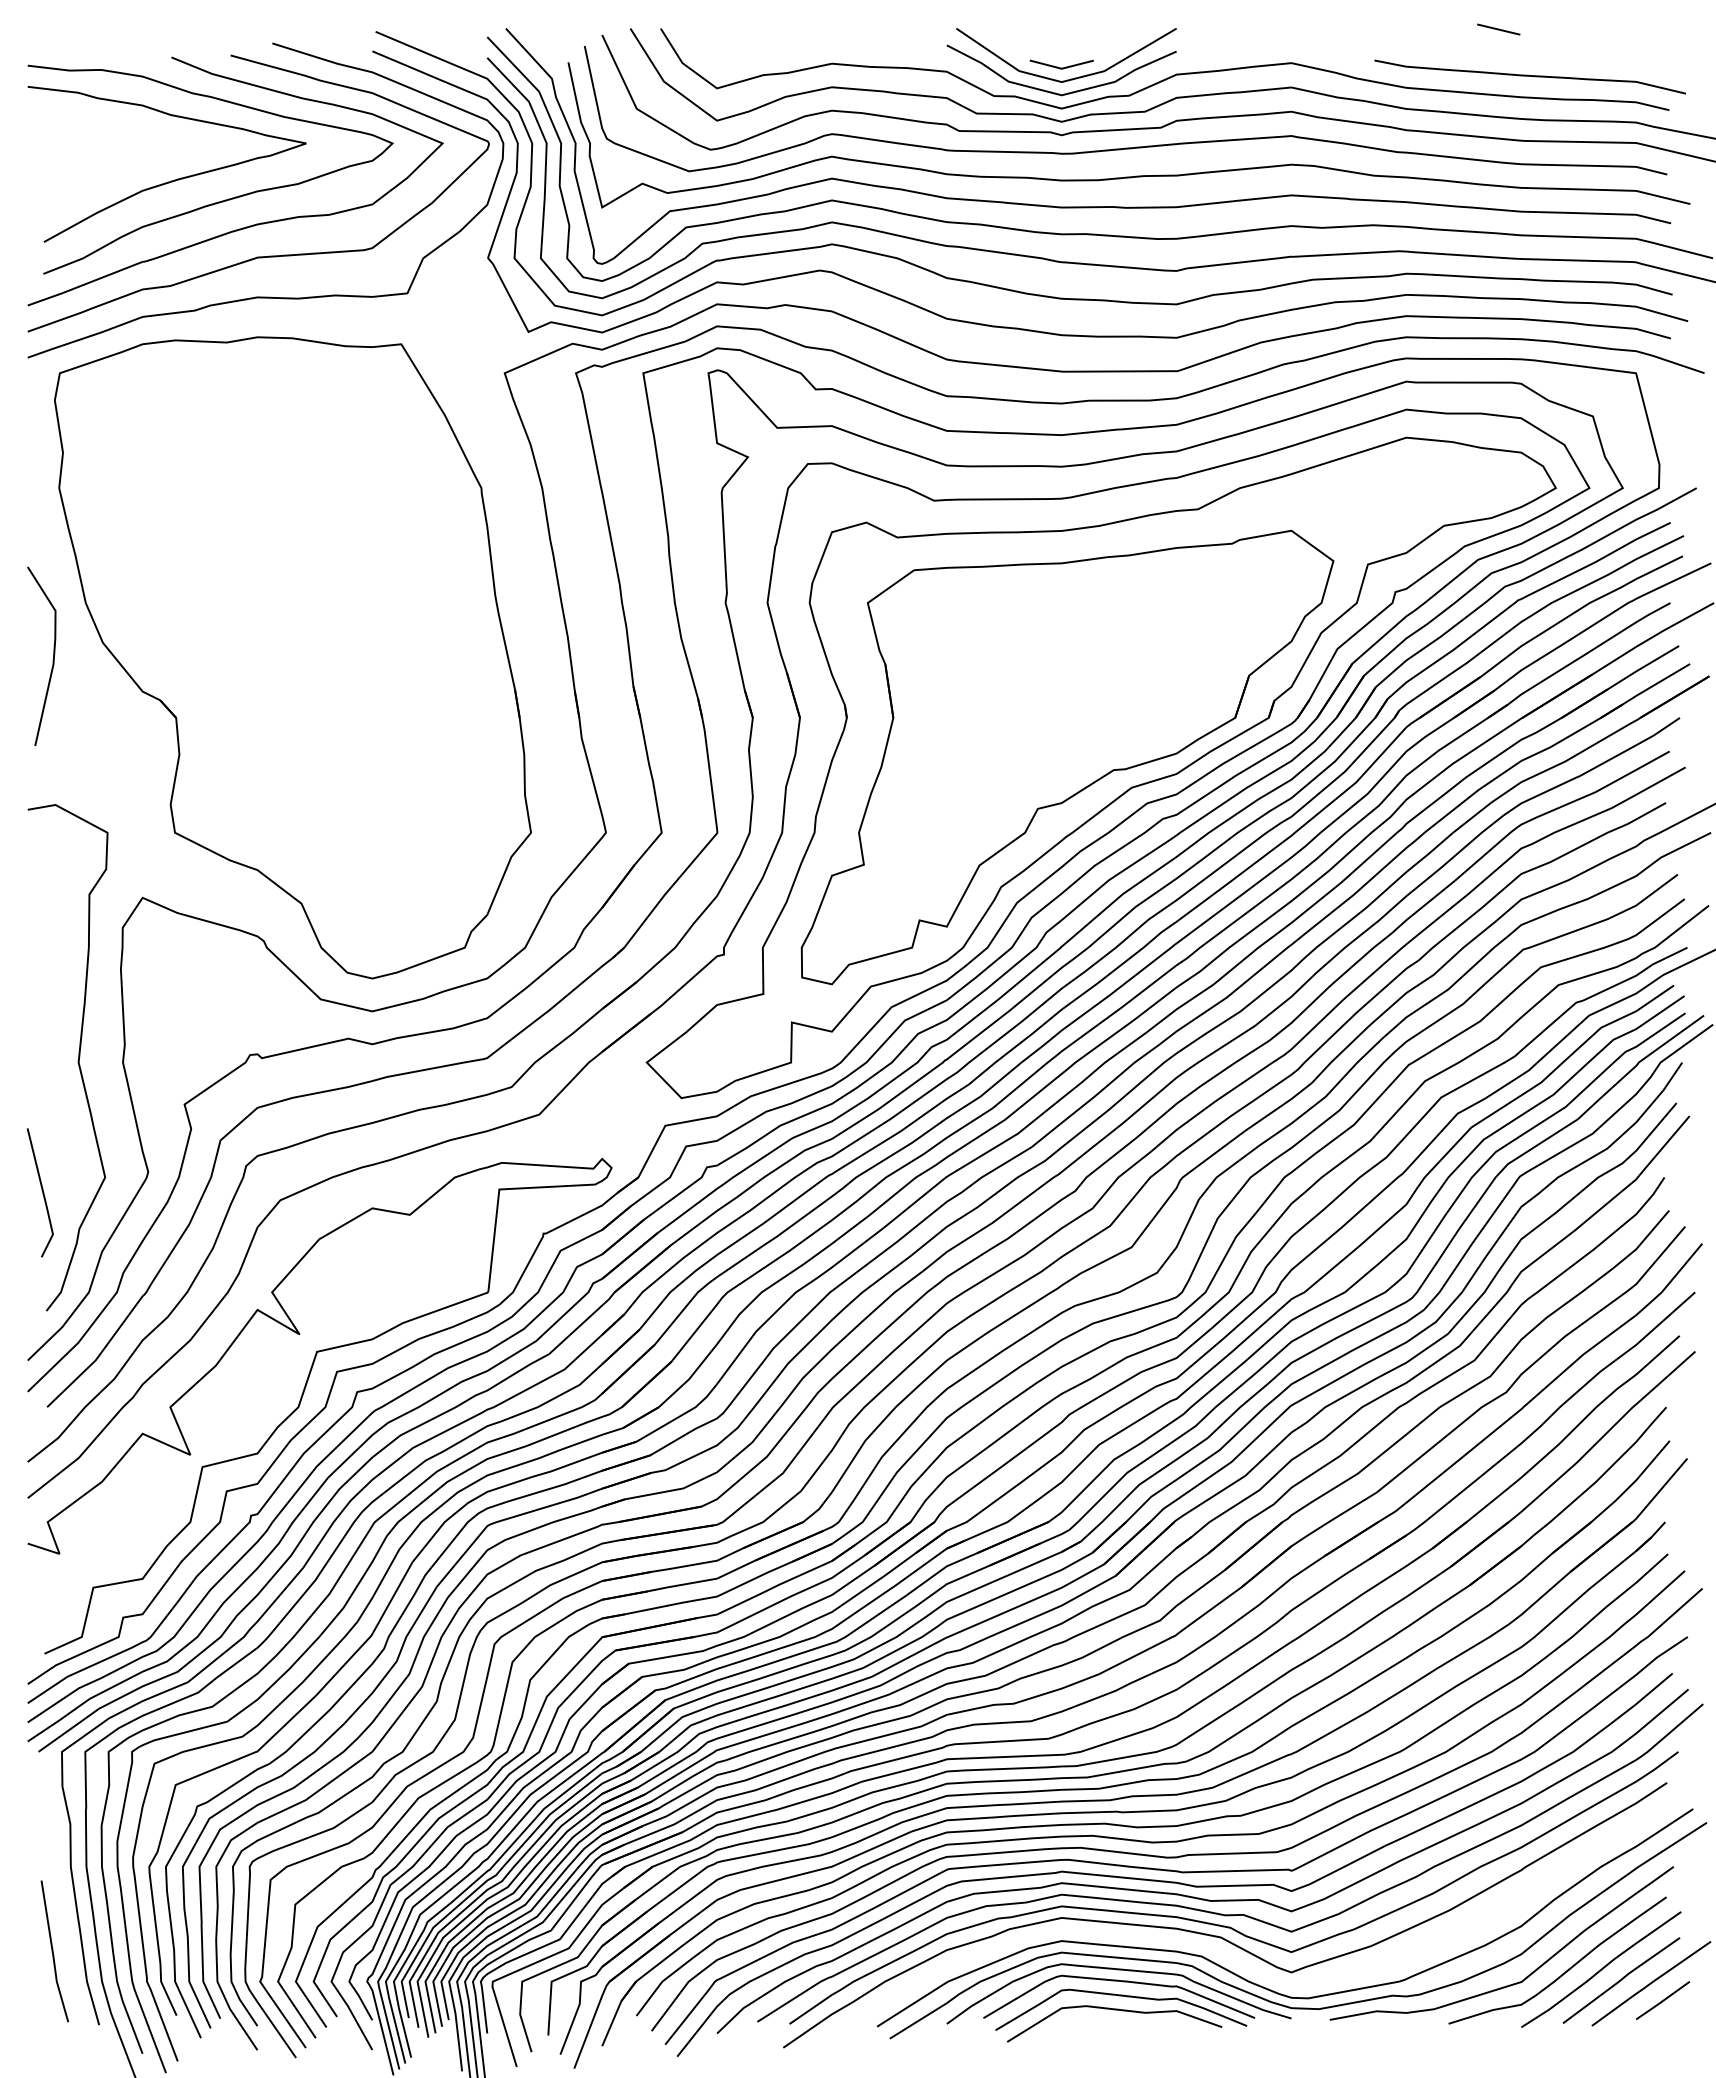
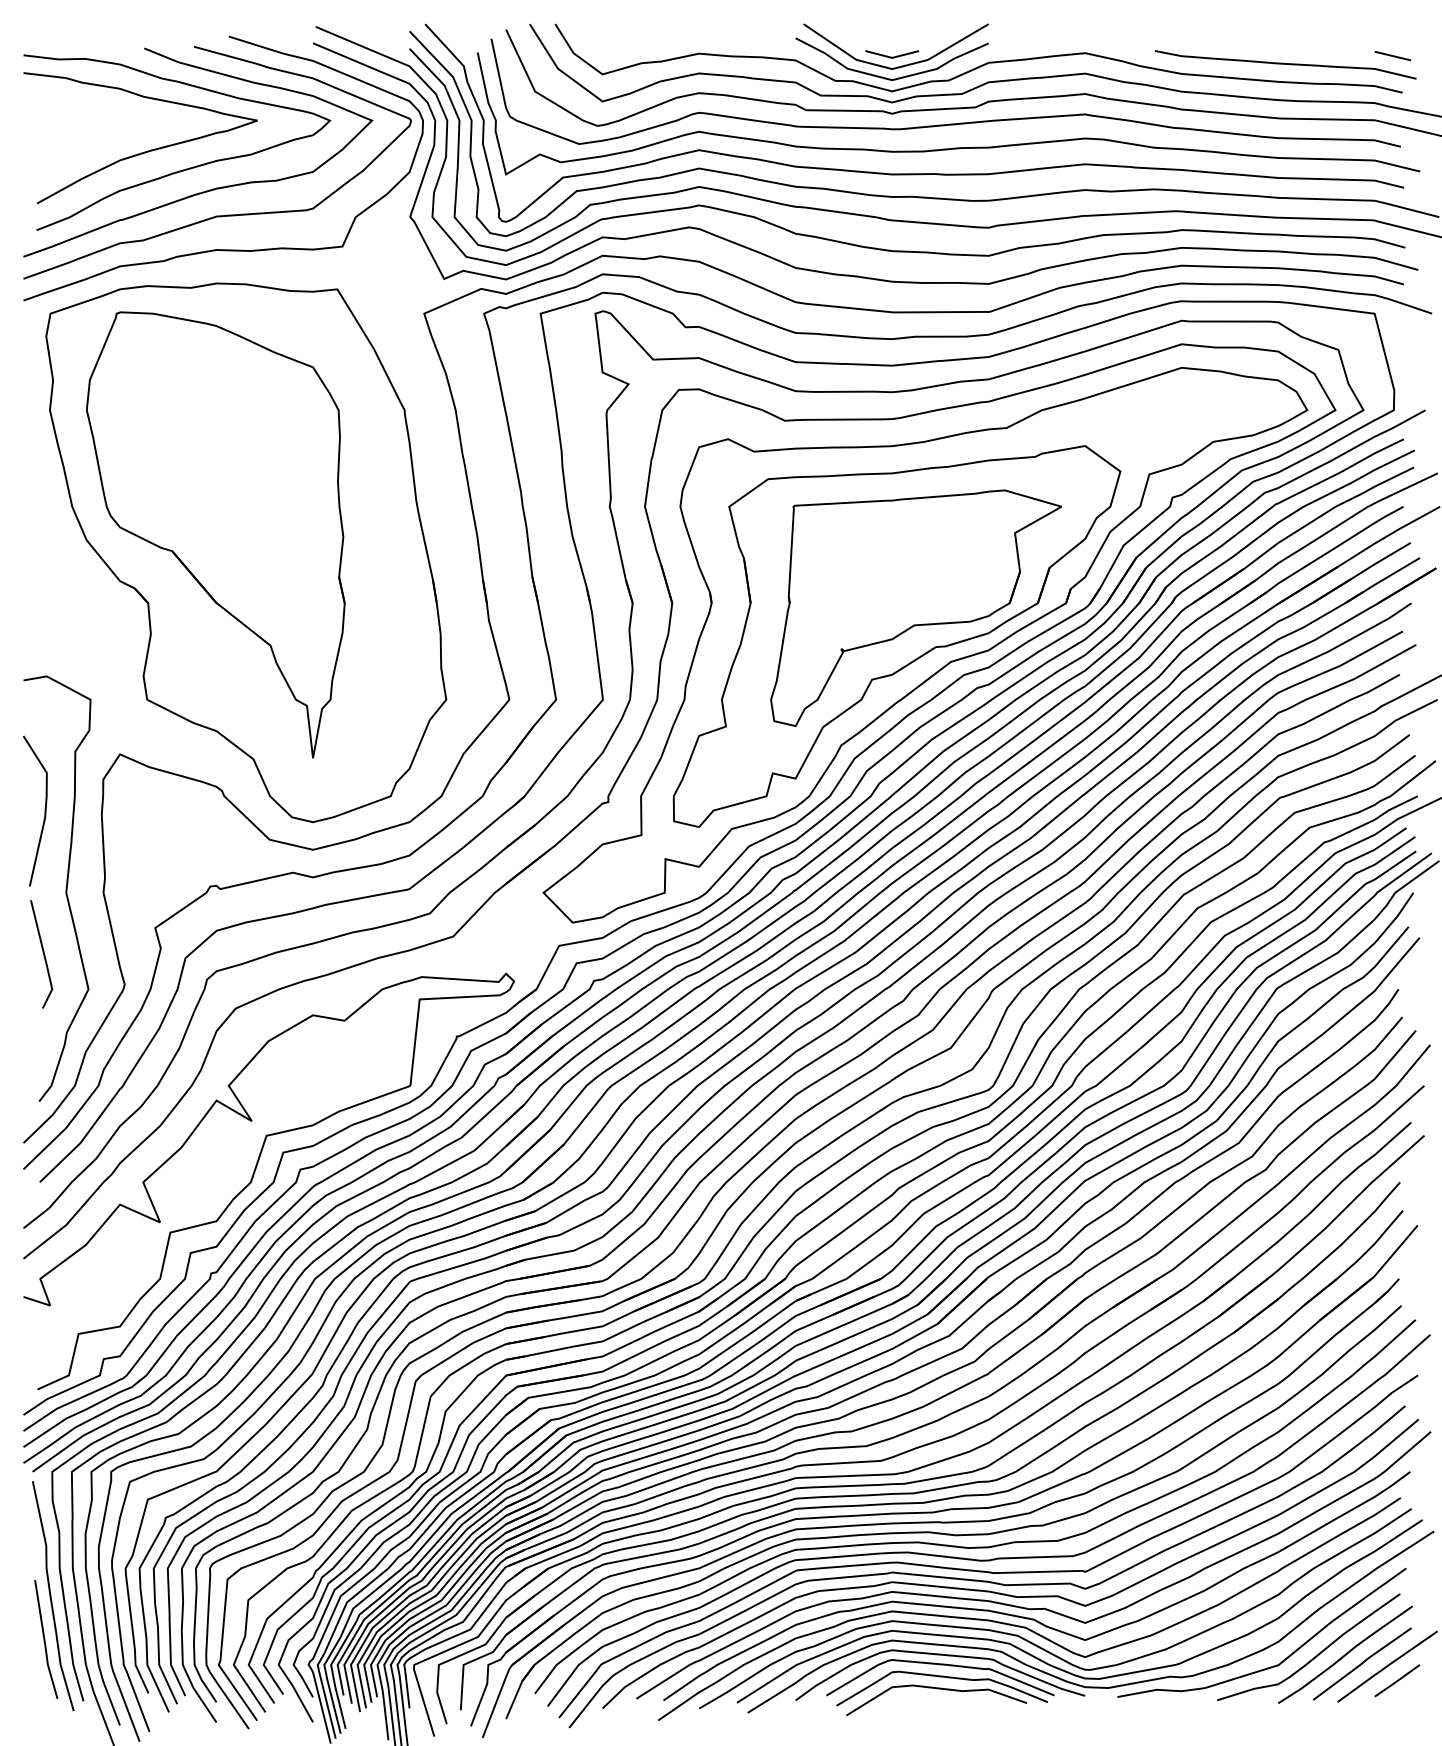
line: (1498, 29) -> (1392, 56), moved
part: (256, 636) -> (215, 534), added
line: (52, 659) -> (44, 813), moved
part: (1089, 723) -> (915, 607), added
line: (41, 1190) -> (42, 952), moved
curve: (60, 1899) -> (51, 1595), added
curve: (1233, 1957) -> (1036, 1644), added

